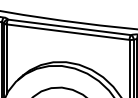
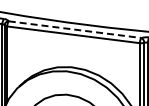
line: (69, 27) -> (75, 29), solid -> dashed

